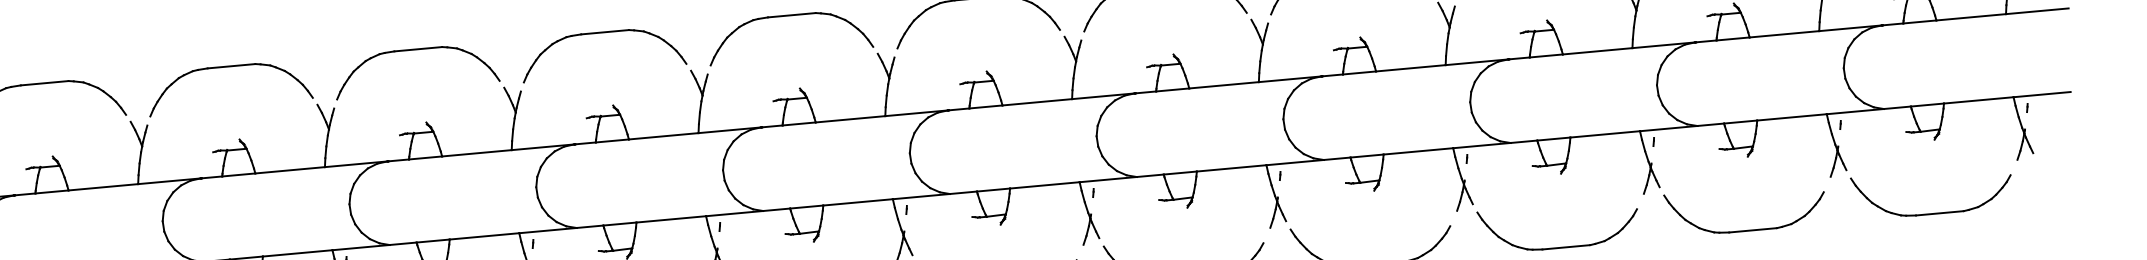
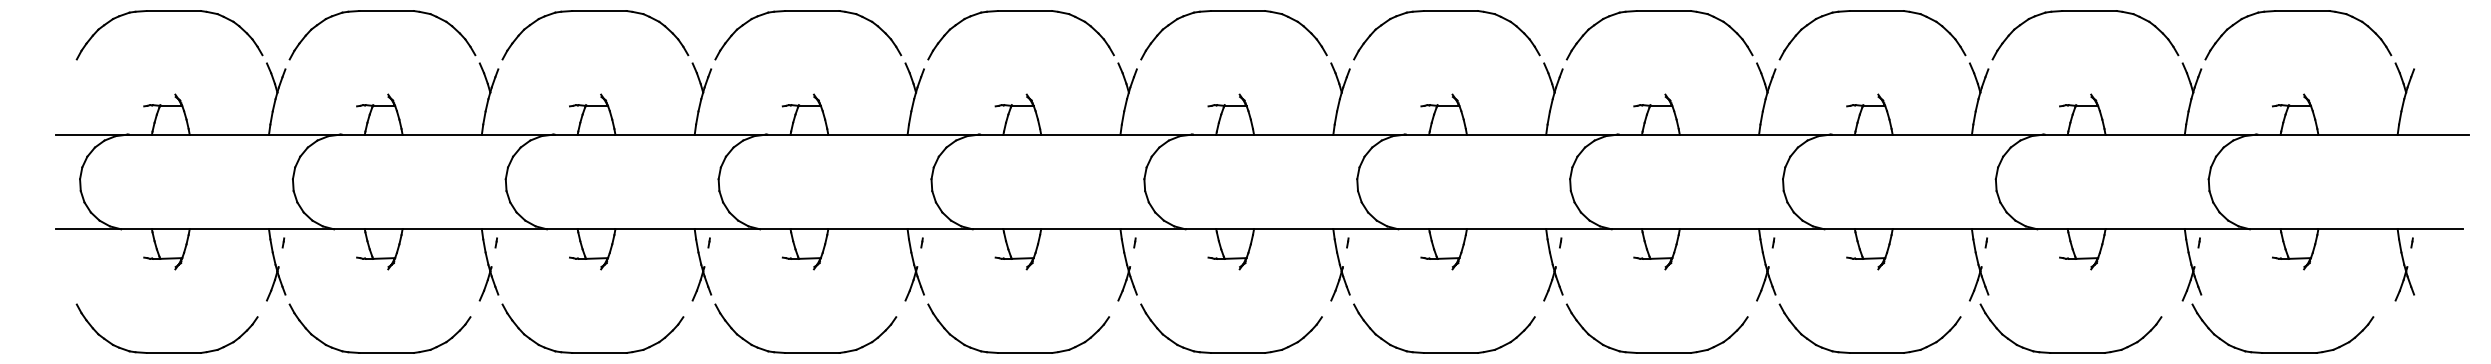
part: (1933, 213) -> (2282, 352), moved
part: (1746, 230) -> (2070, 352), moved

